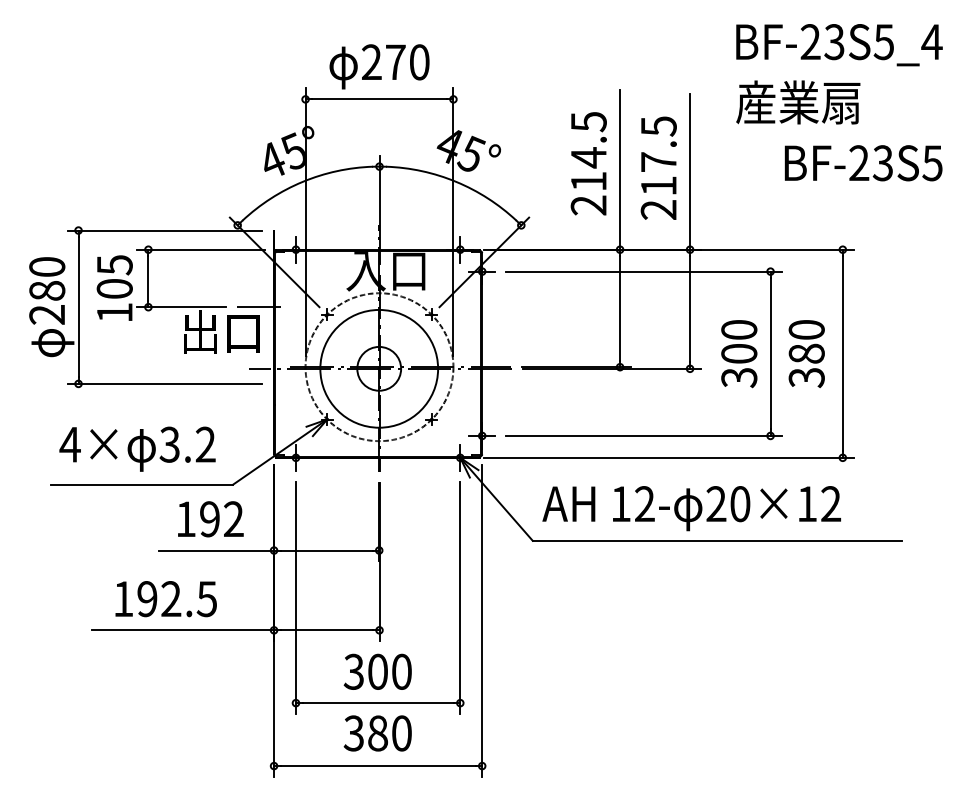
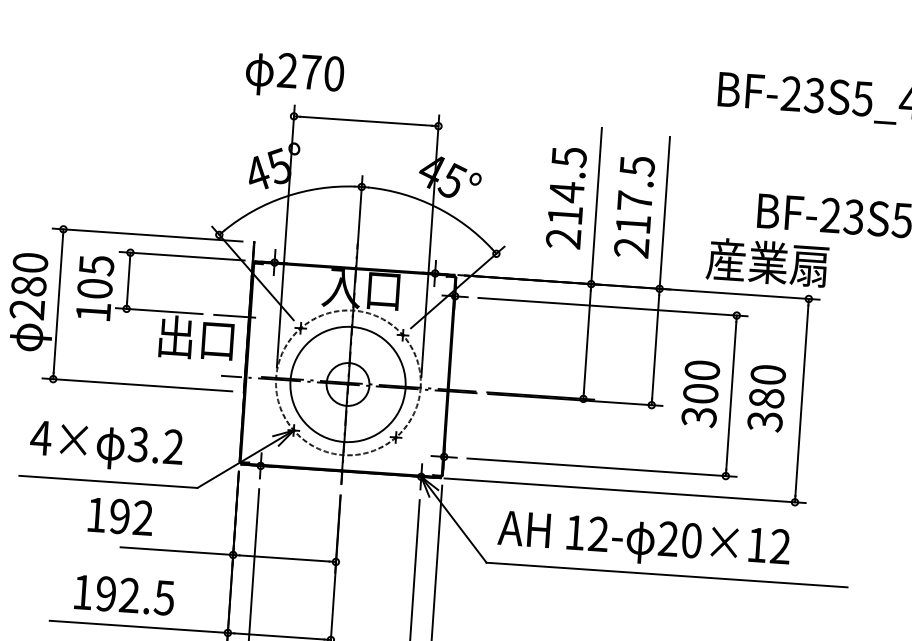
text: (379, 66) -> (294, 75), moved
text: (798, 102) -> (767, 262), moved
text: (210, 519) -> (120, 516), moved

